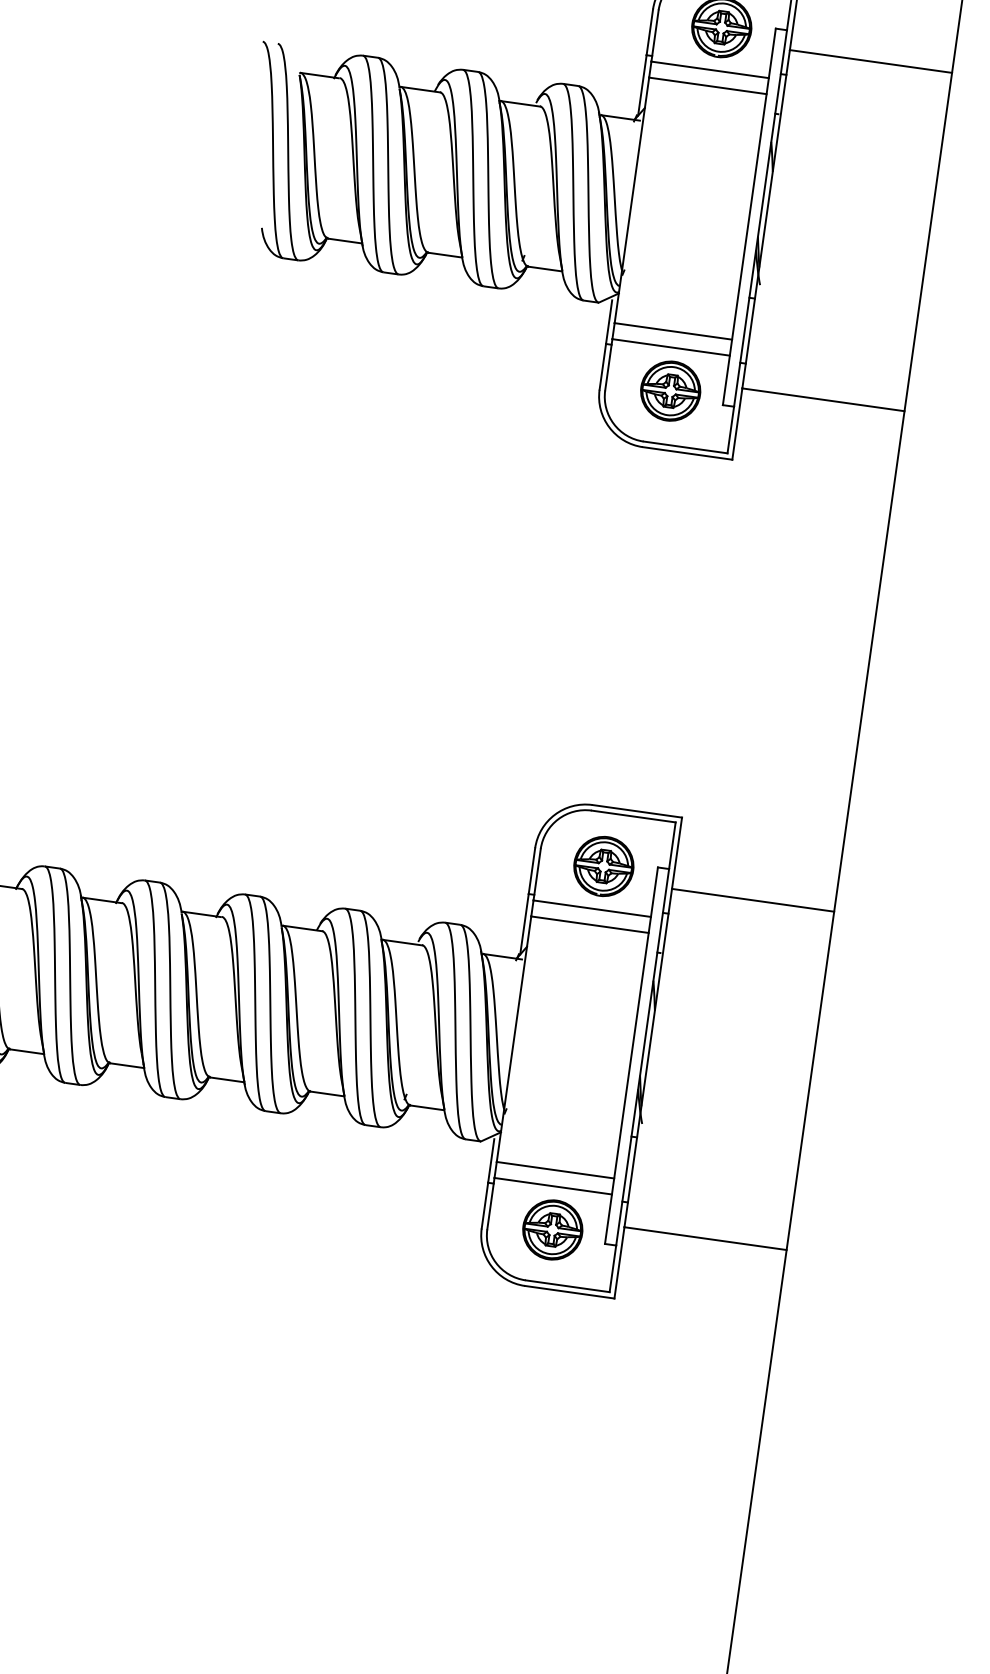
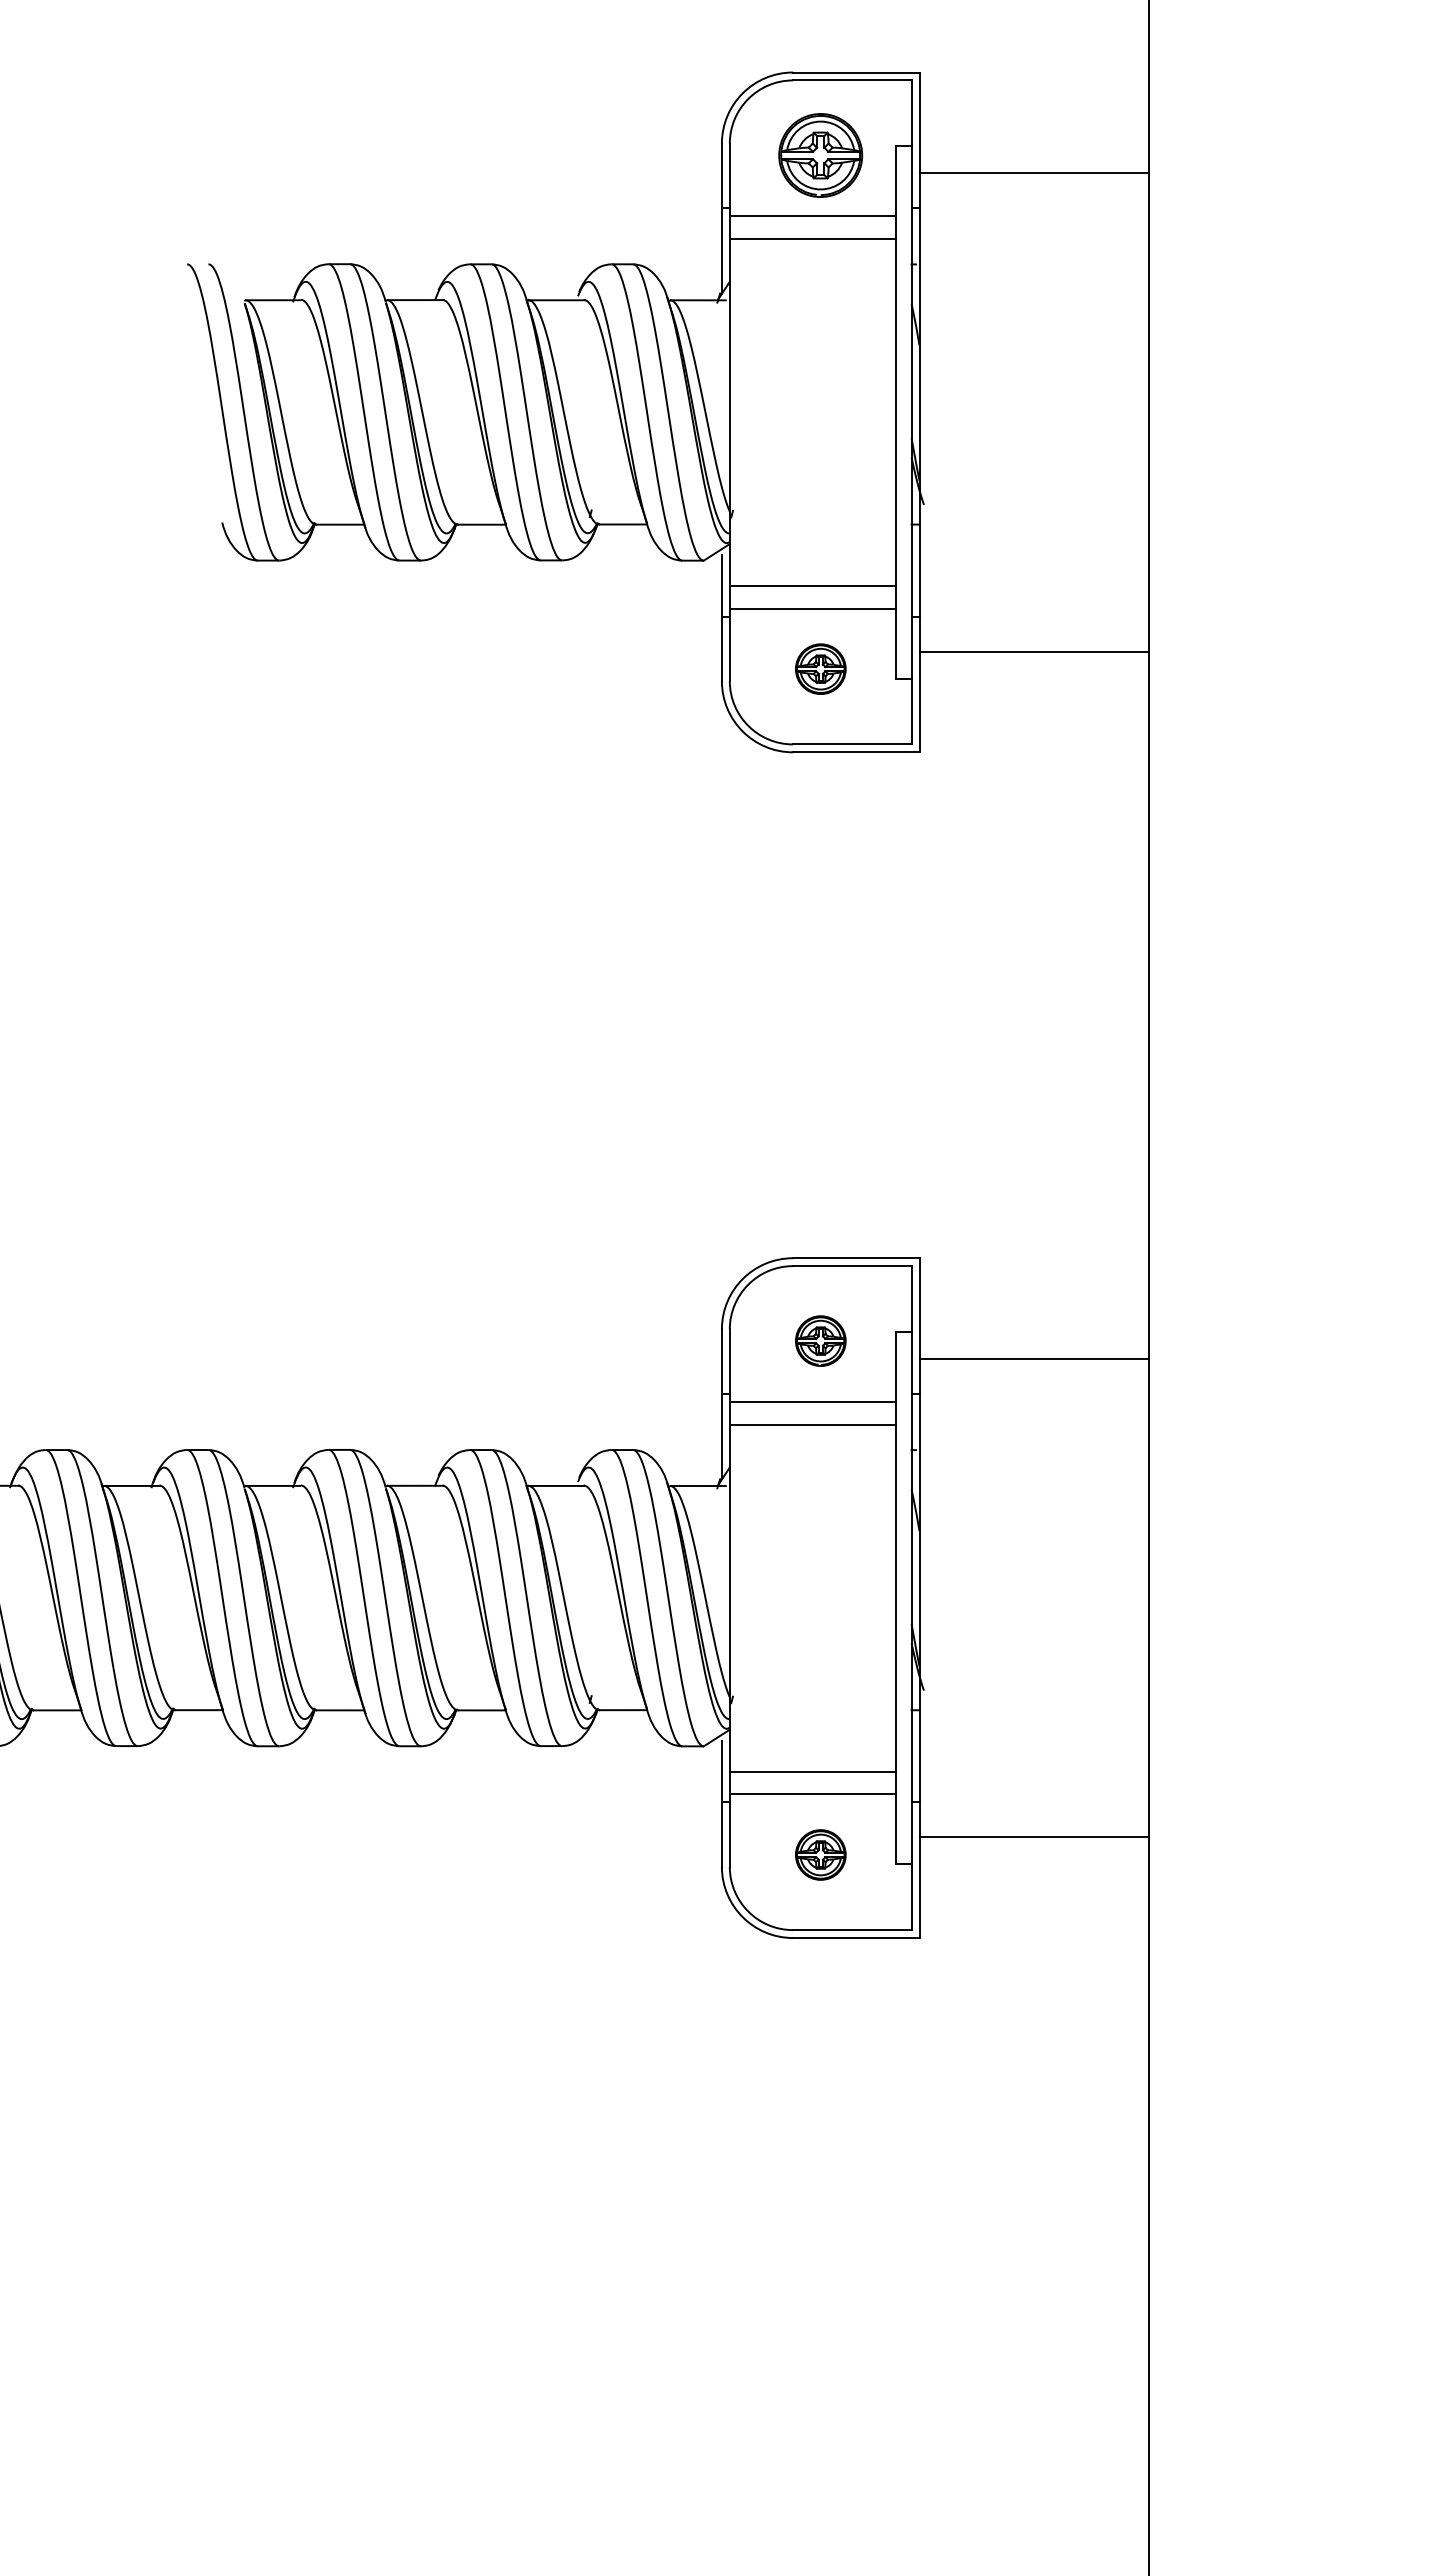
part: (670, 390) -> (820, 668), size x0.6
part: (603, 865) -> (820, 1340), size x0.6
part: (552, 1229) -> (820, 1854), size x0.6

